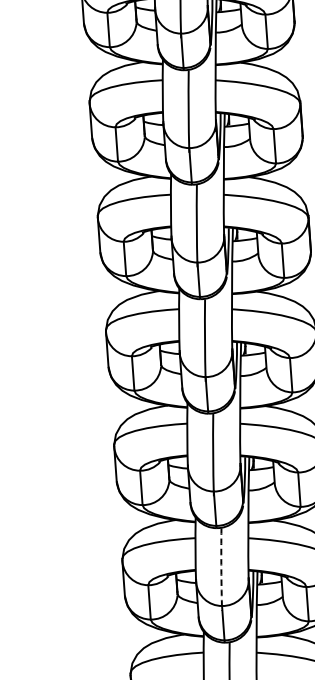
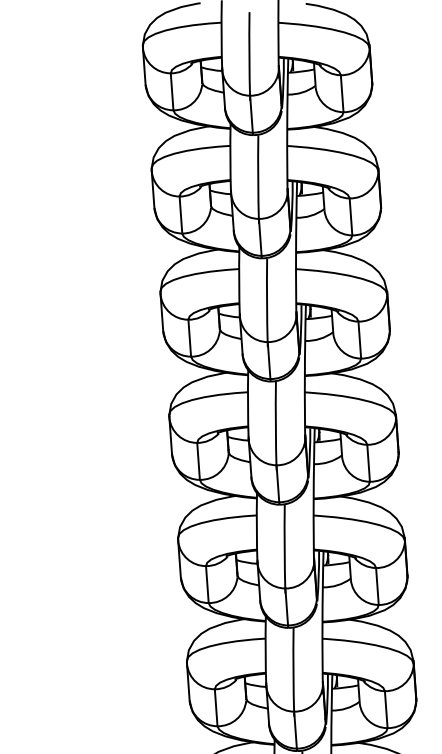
arc: (221, 569) -> (293, 672), dashed -> solid

